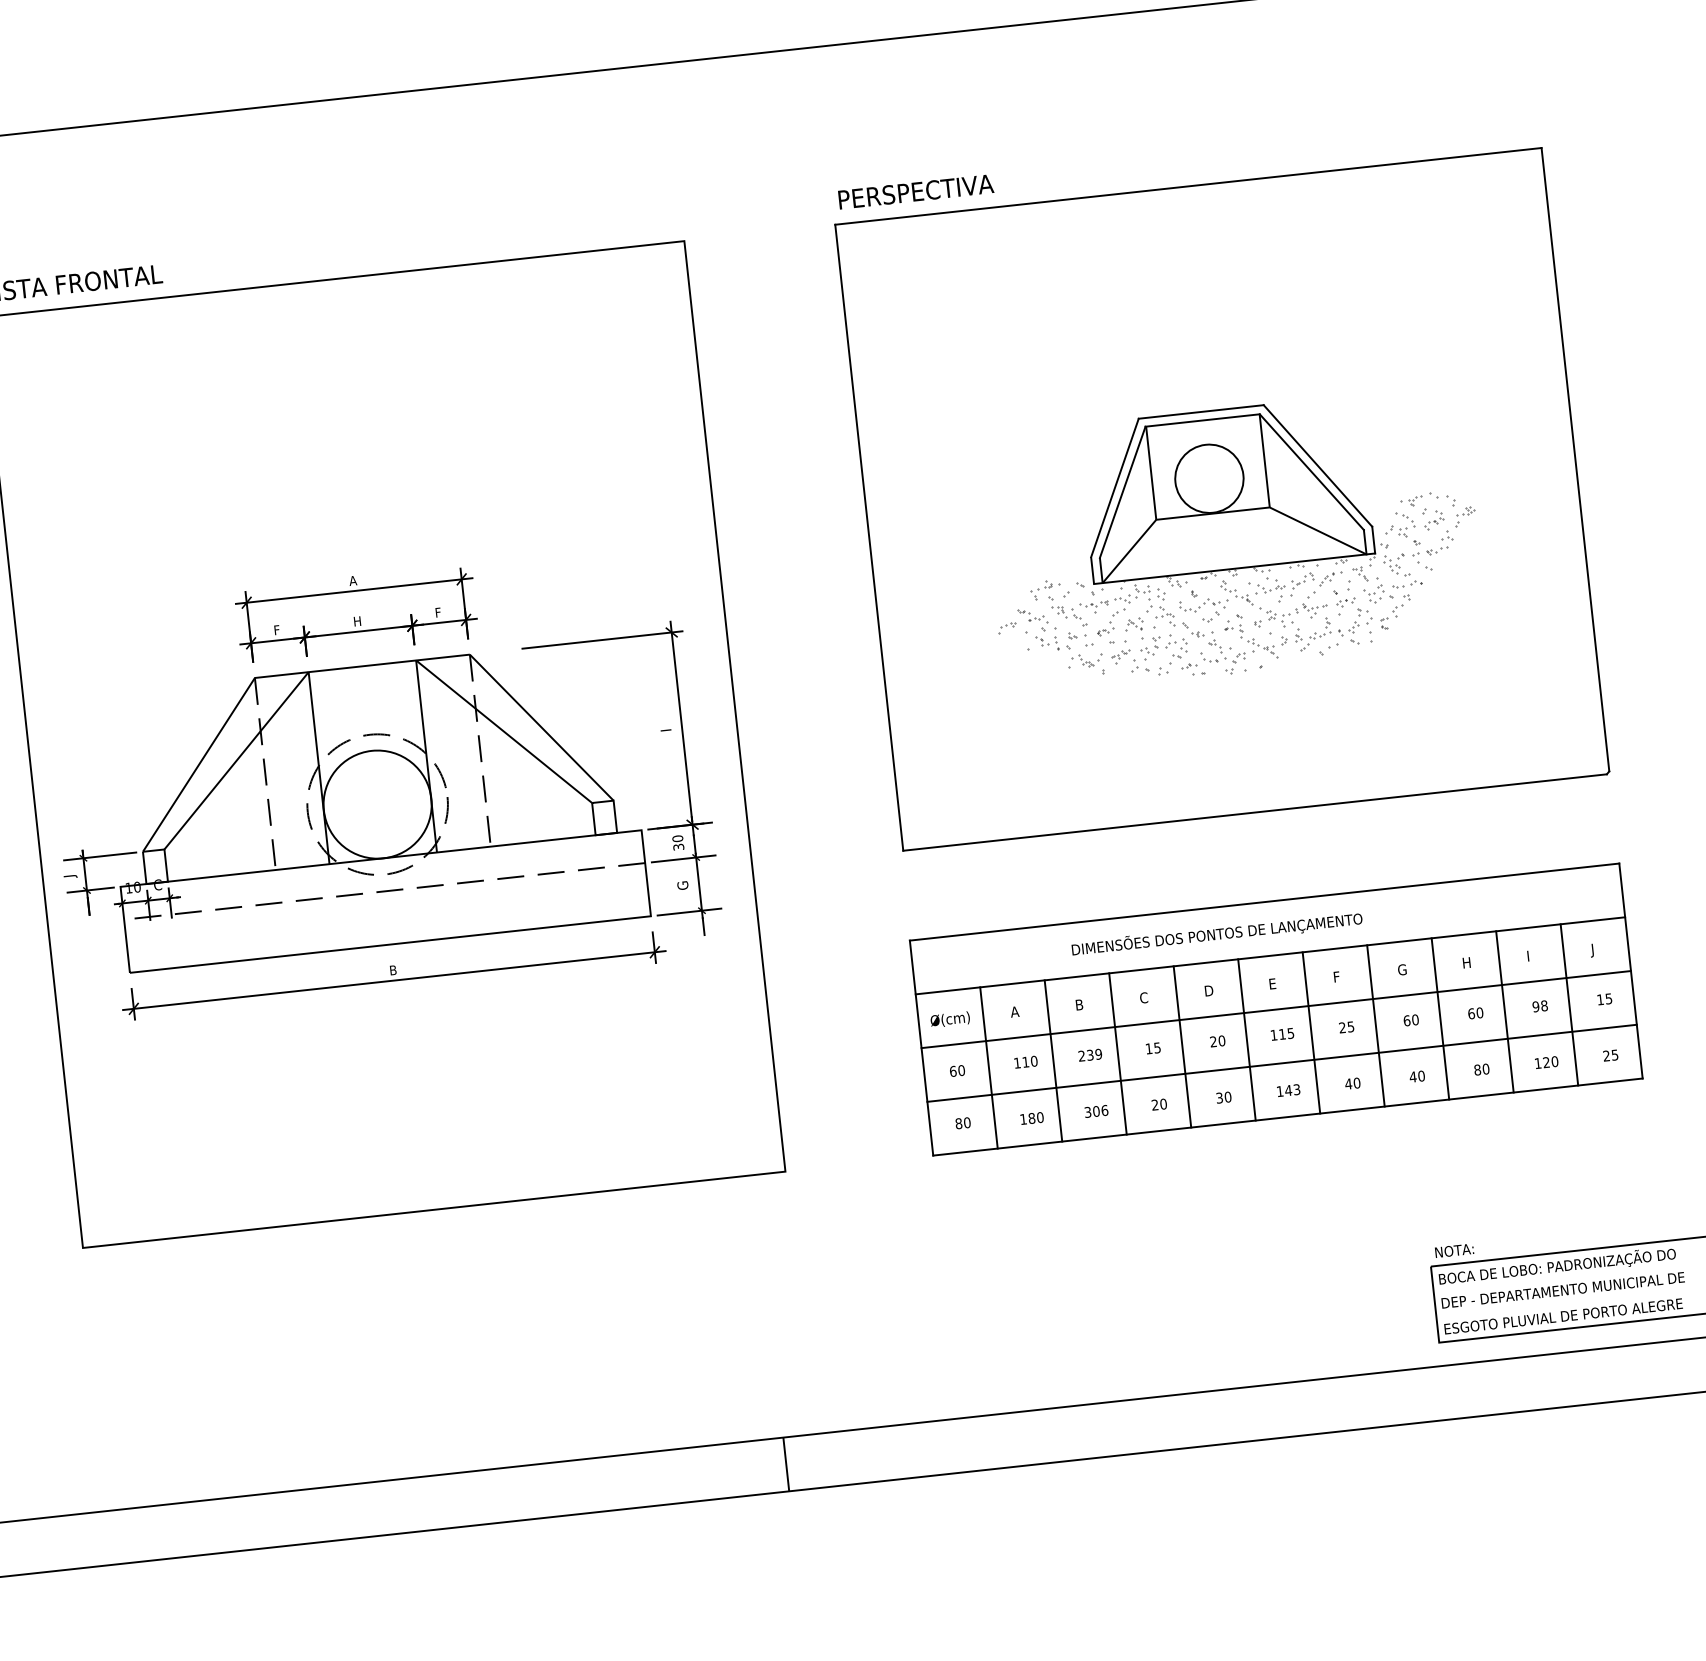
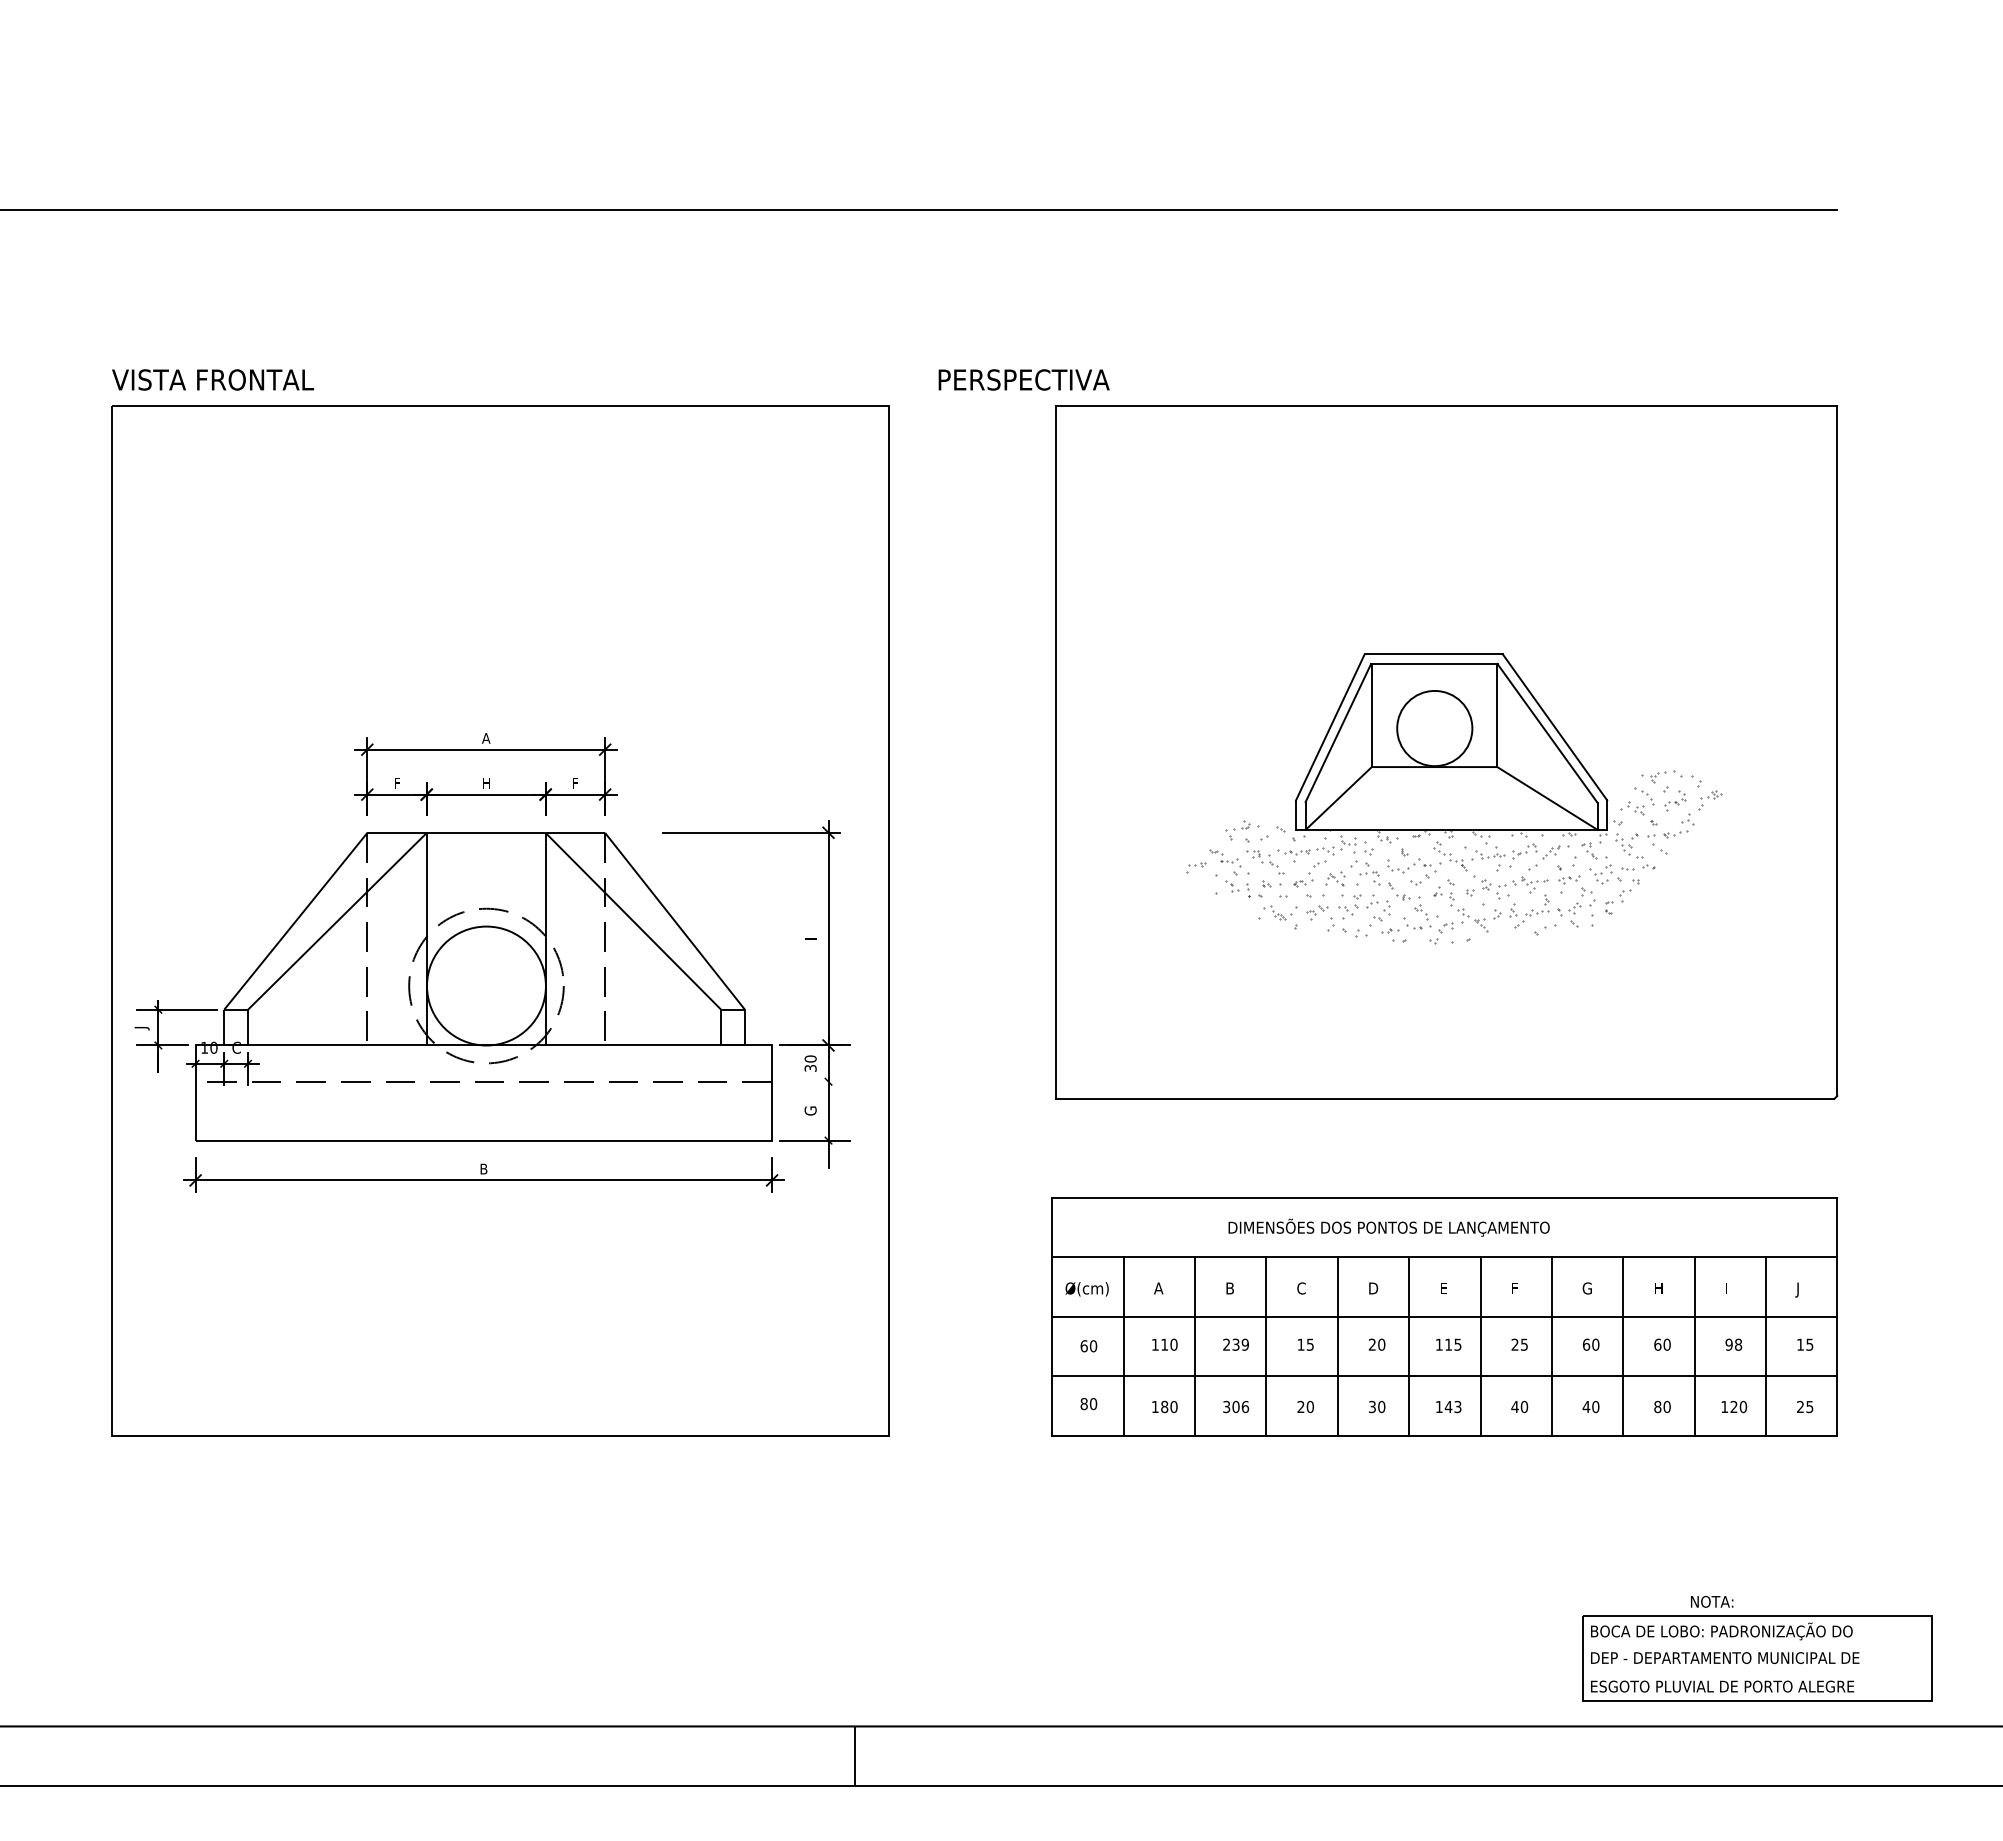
text: (915, 191) -> (1023, 379), moved
line: (683, 858) -> (814, 1081), removed
text: (1454, 1250) -> (1712, 1601), moved

